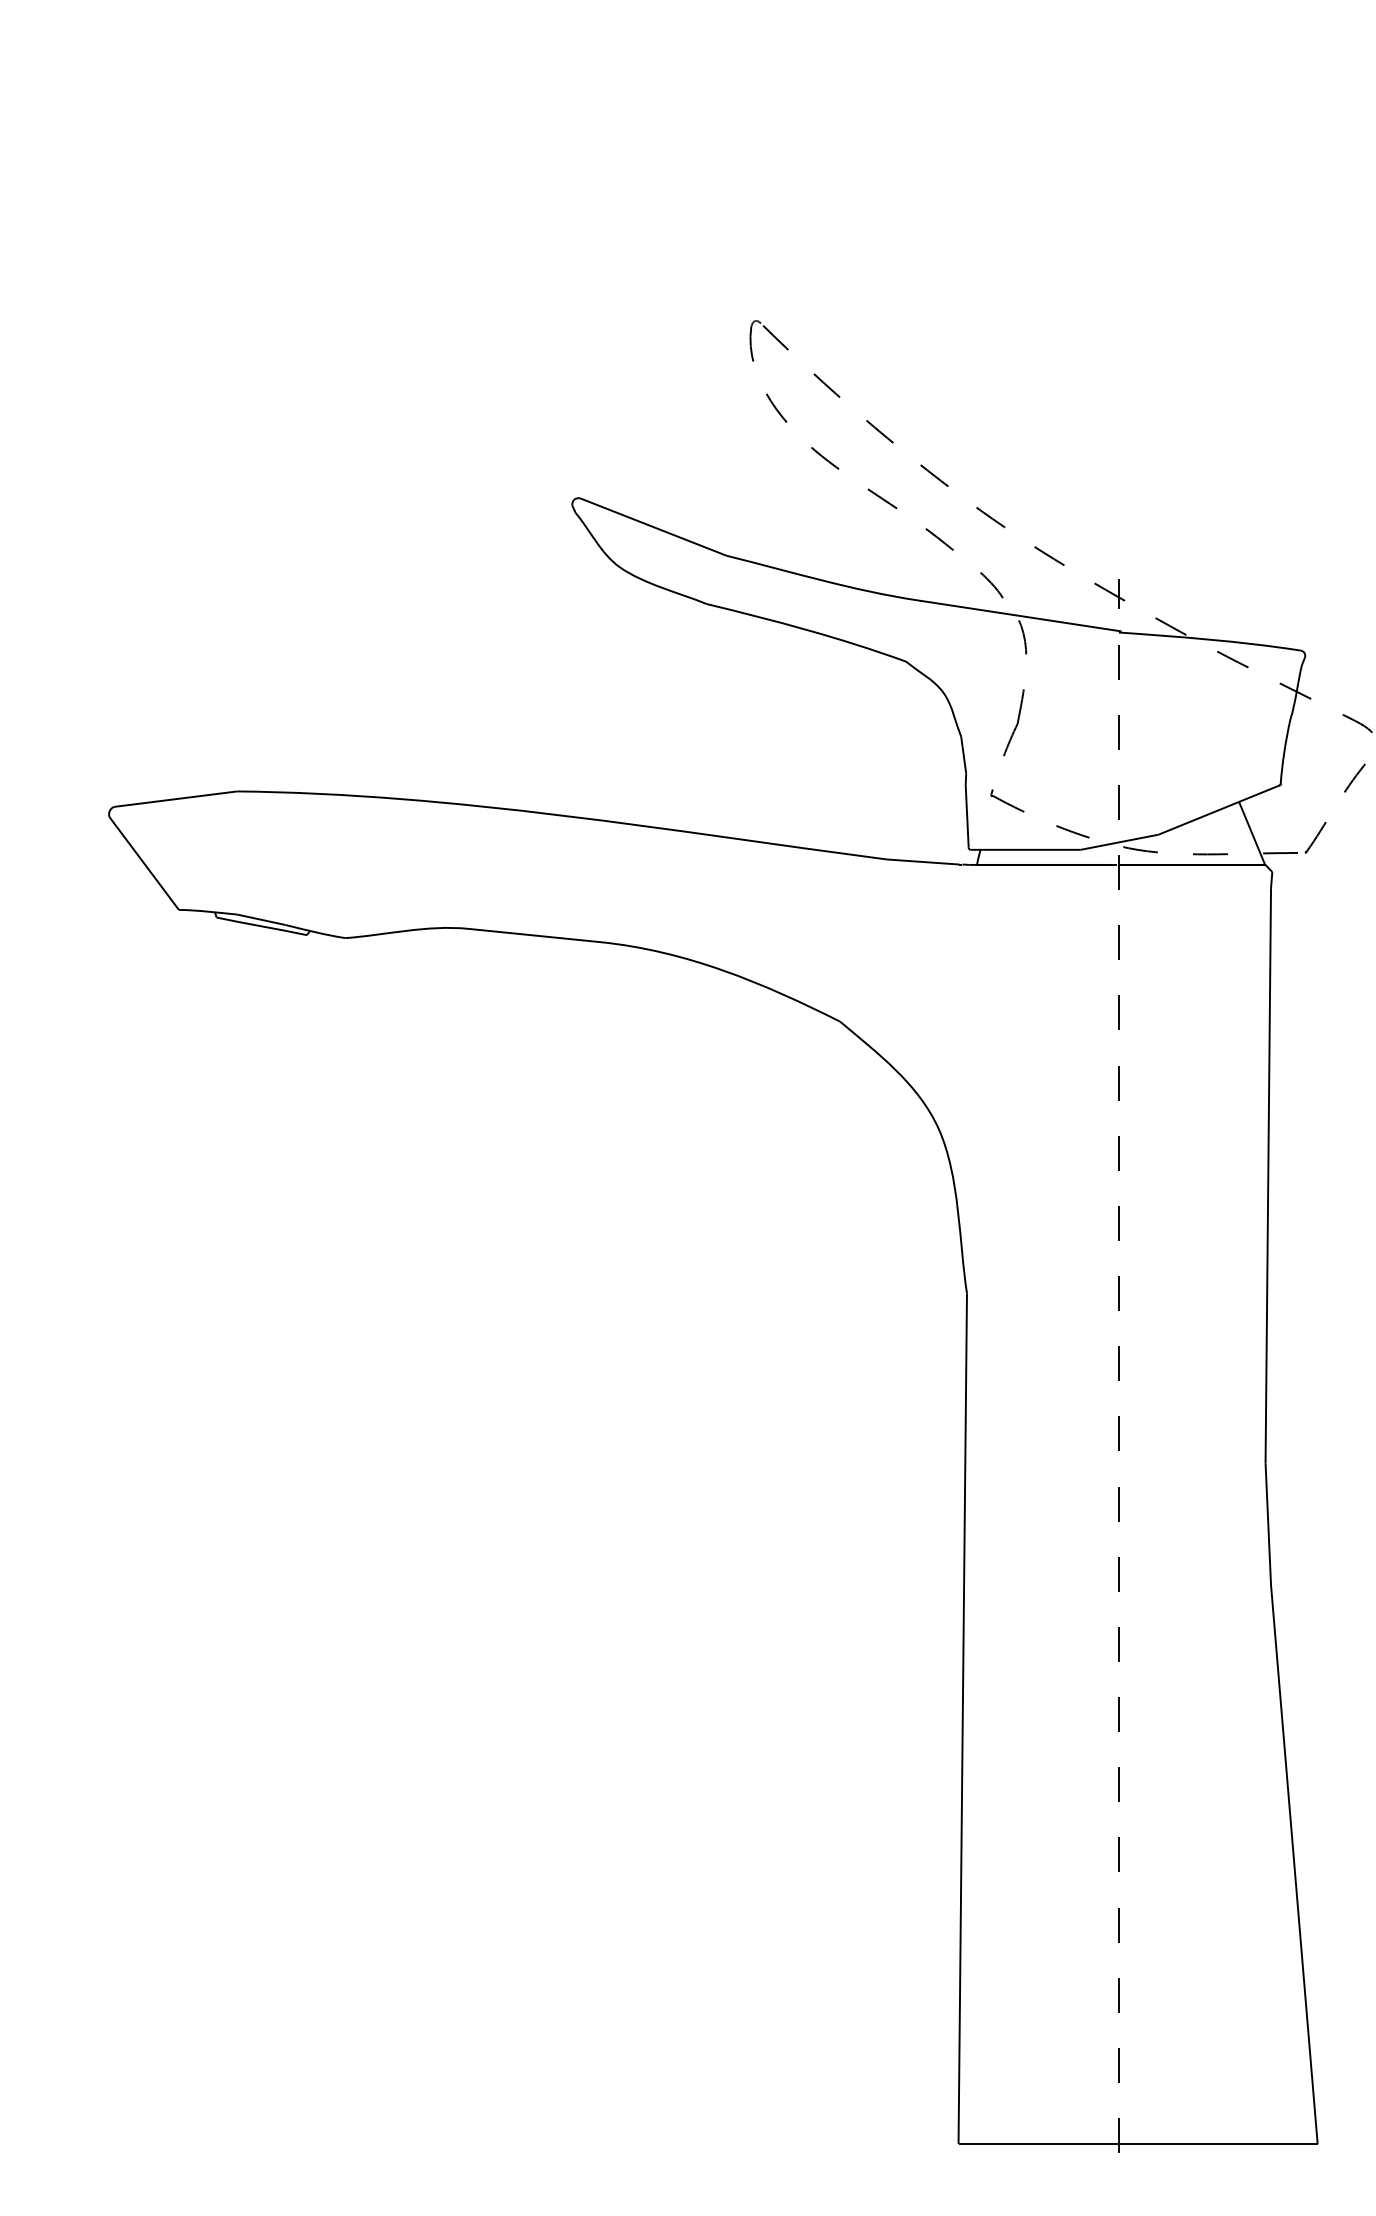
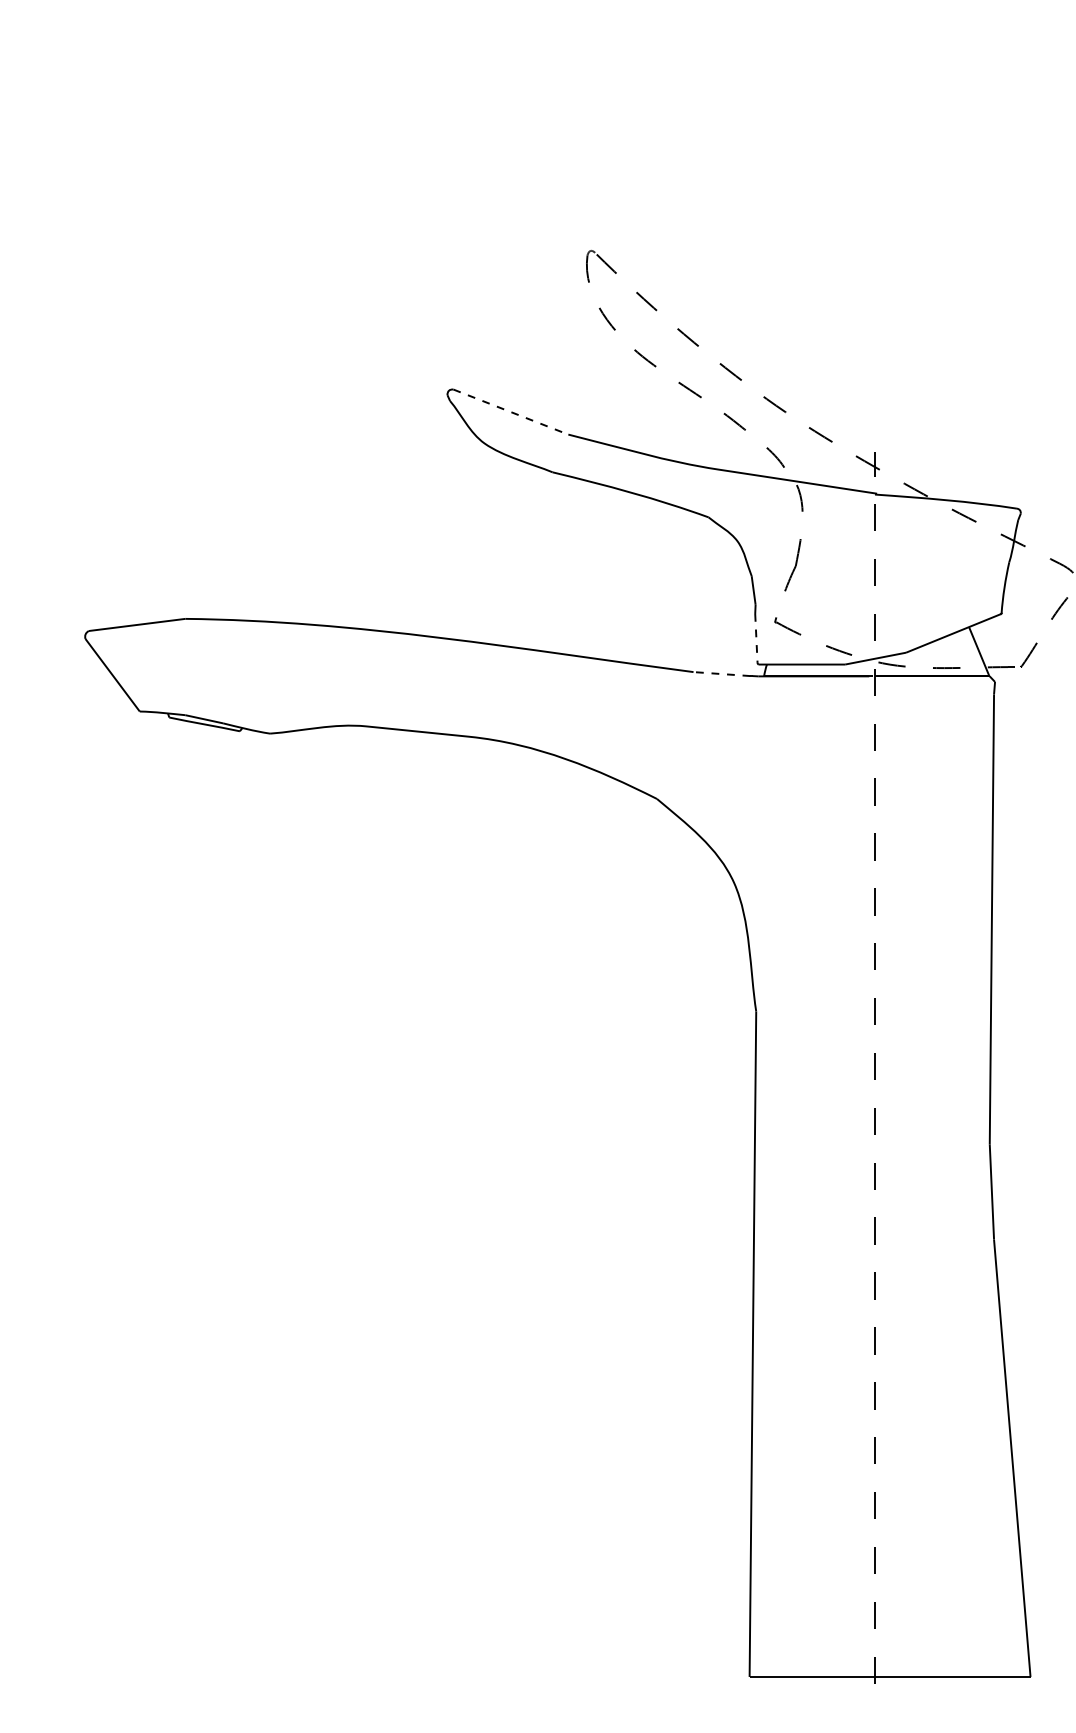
line: (653, 527) -> (511, 412), solid -> dashed
line: (967, 816) -> (756, 638), solid -> dashed
line: (922, 861) -> (721, 673), solid -> dashed

